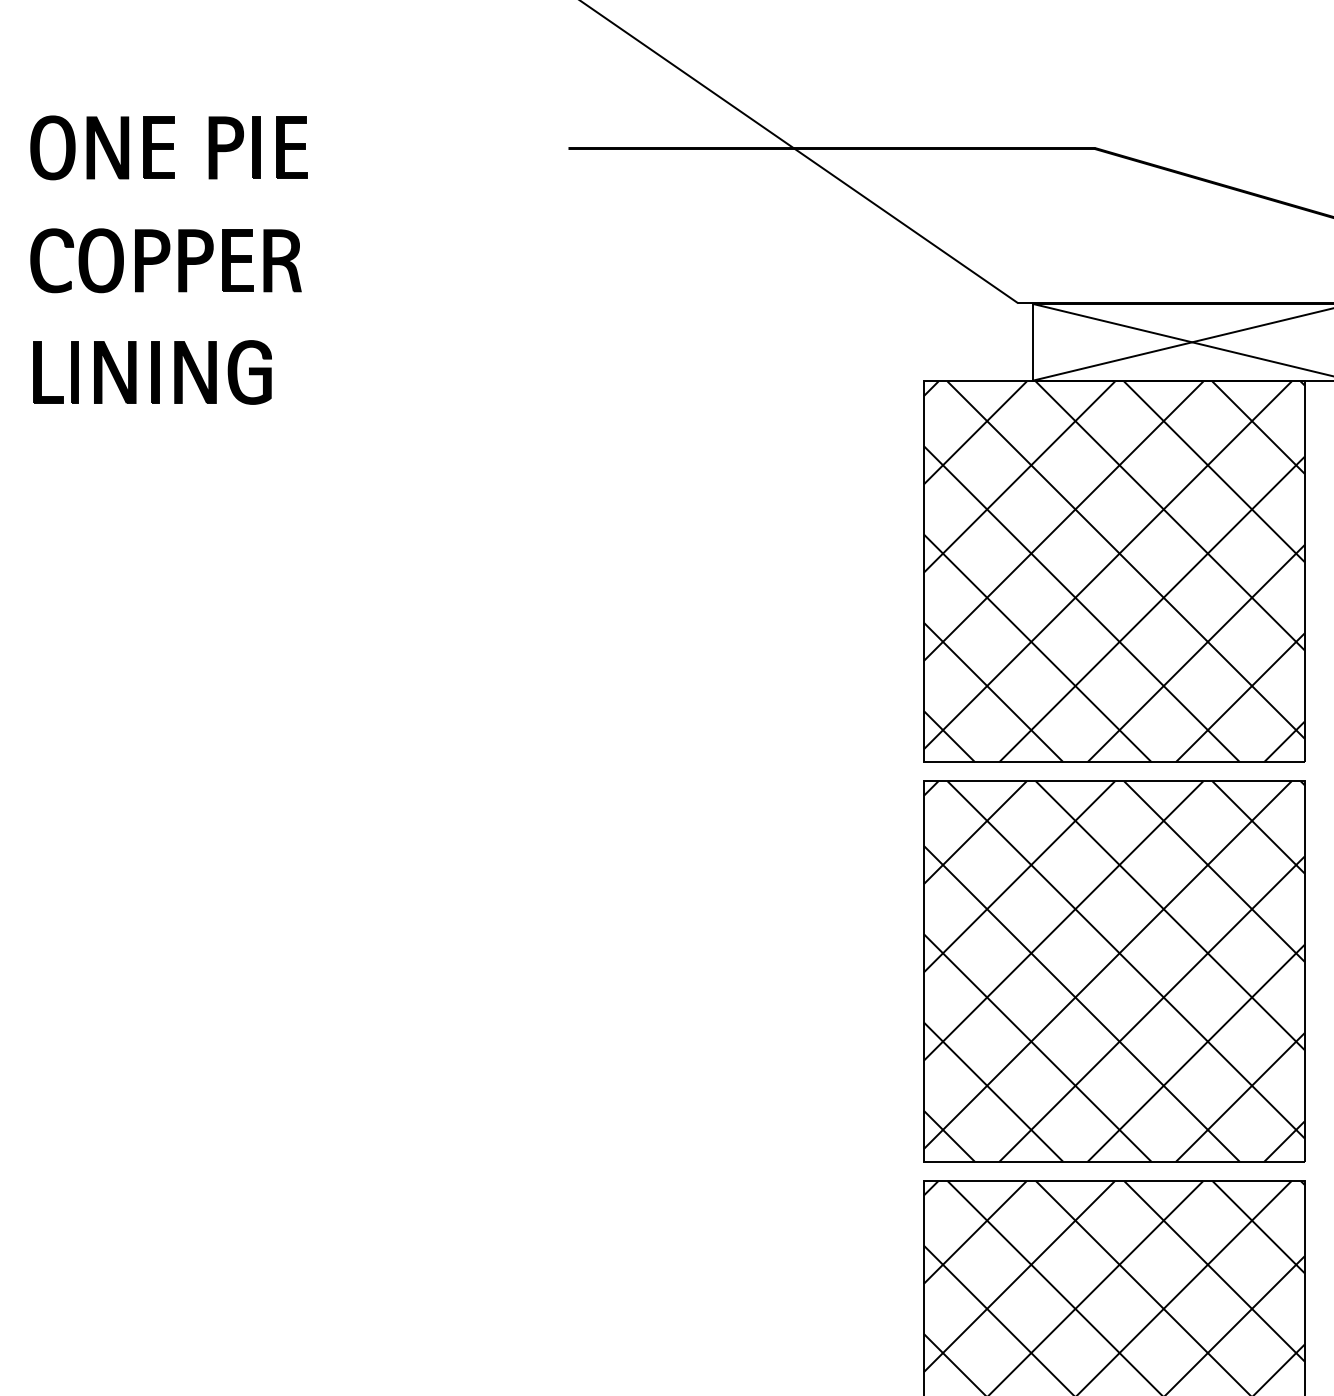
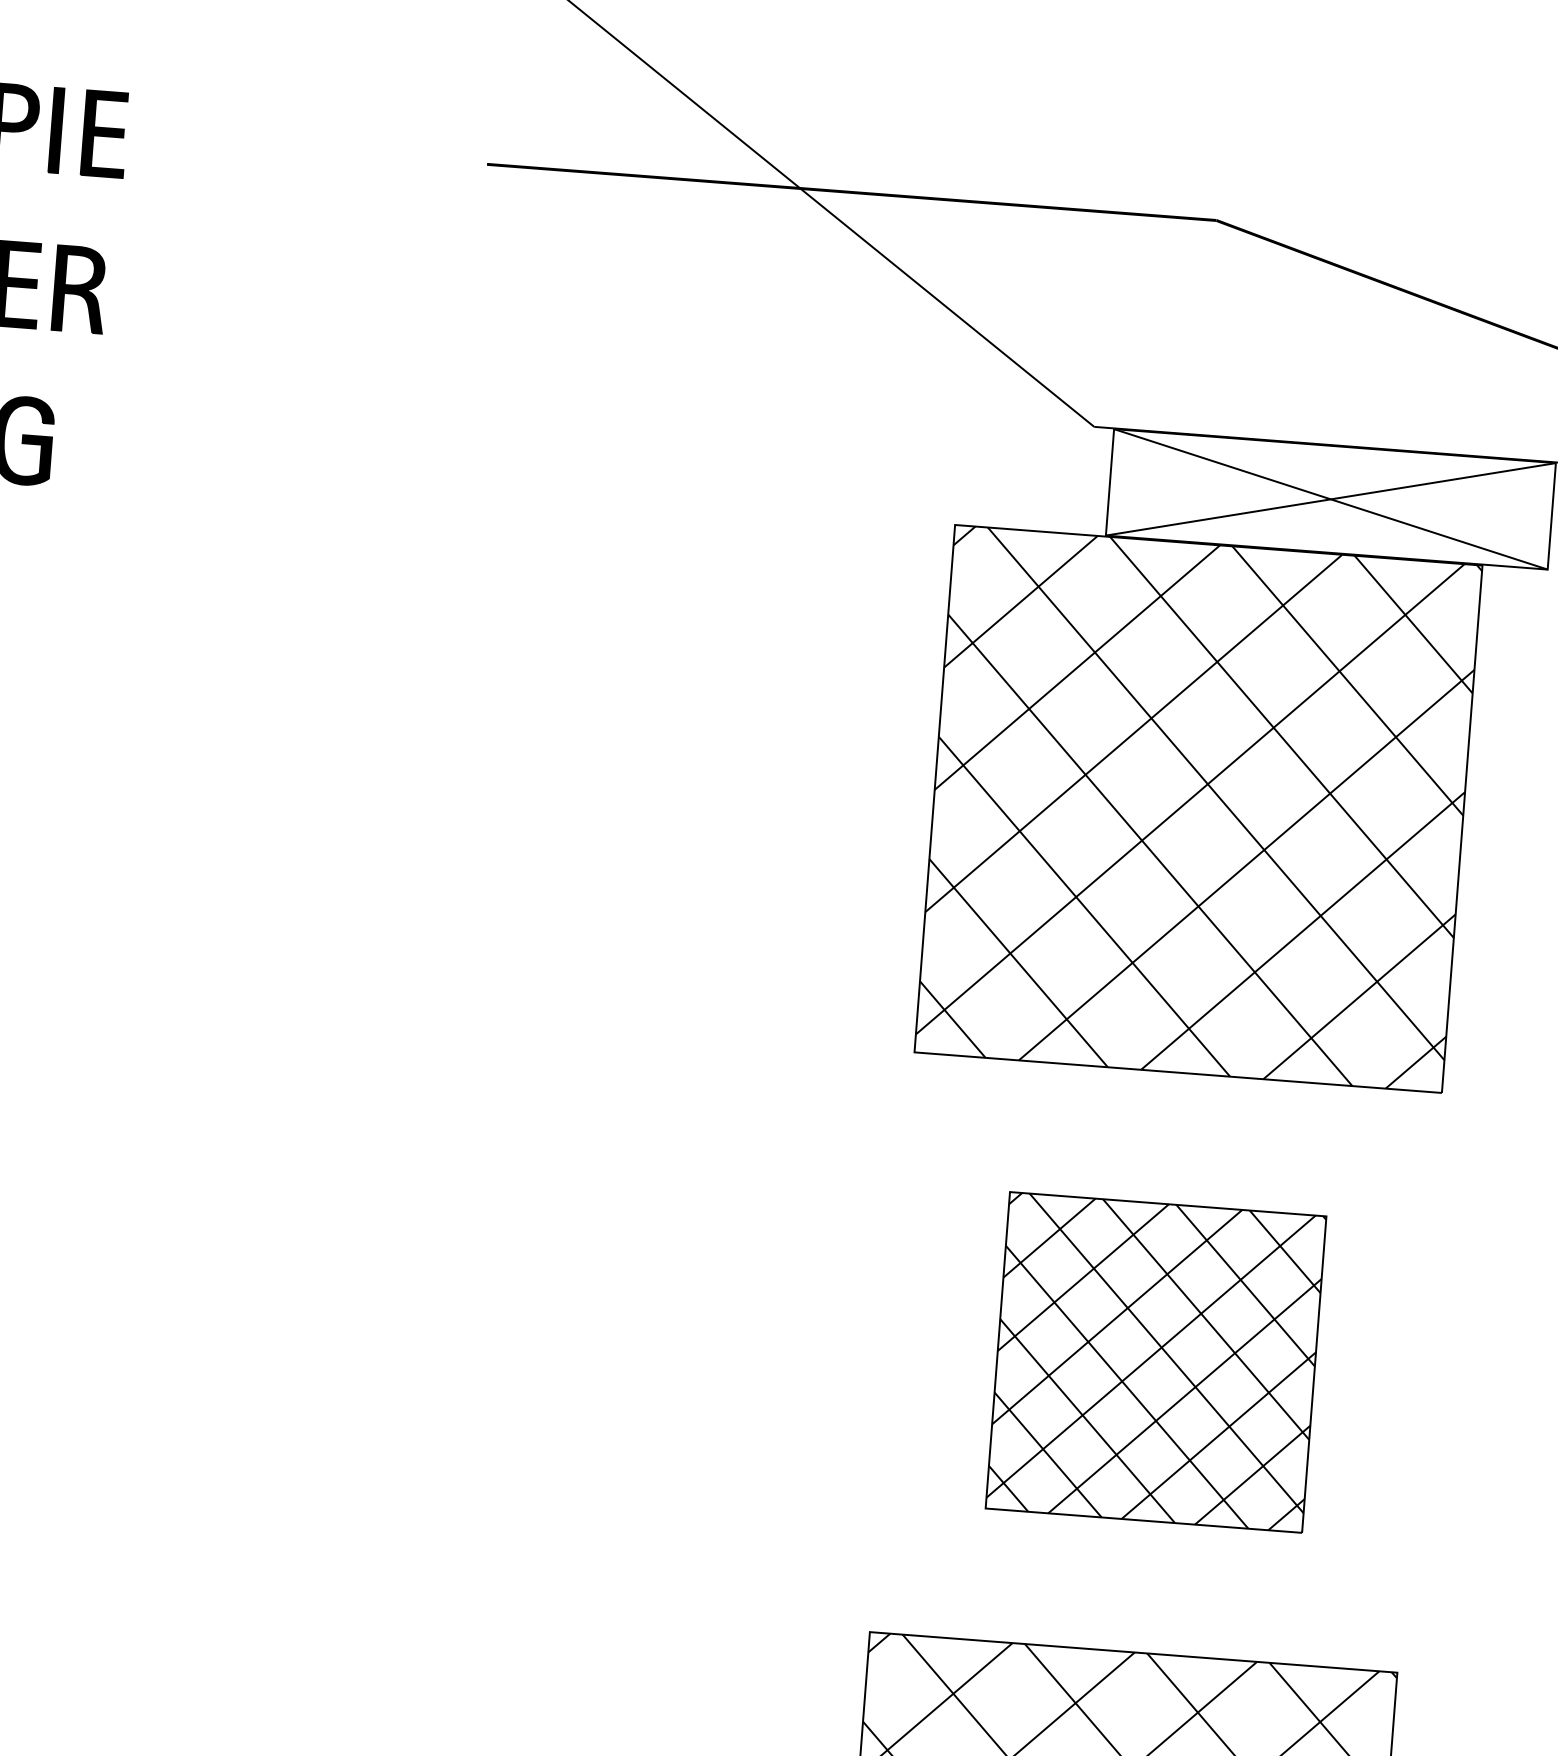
part: (1114, 971) -> (1156, 1362), size x0.6

